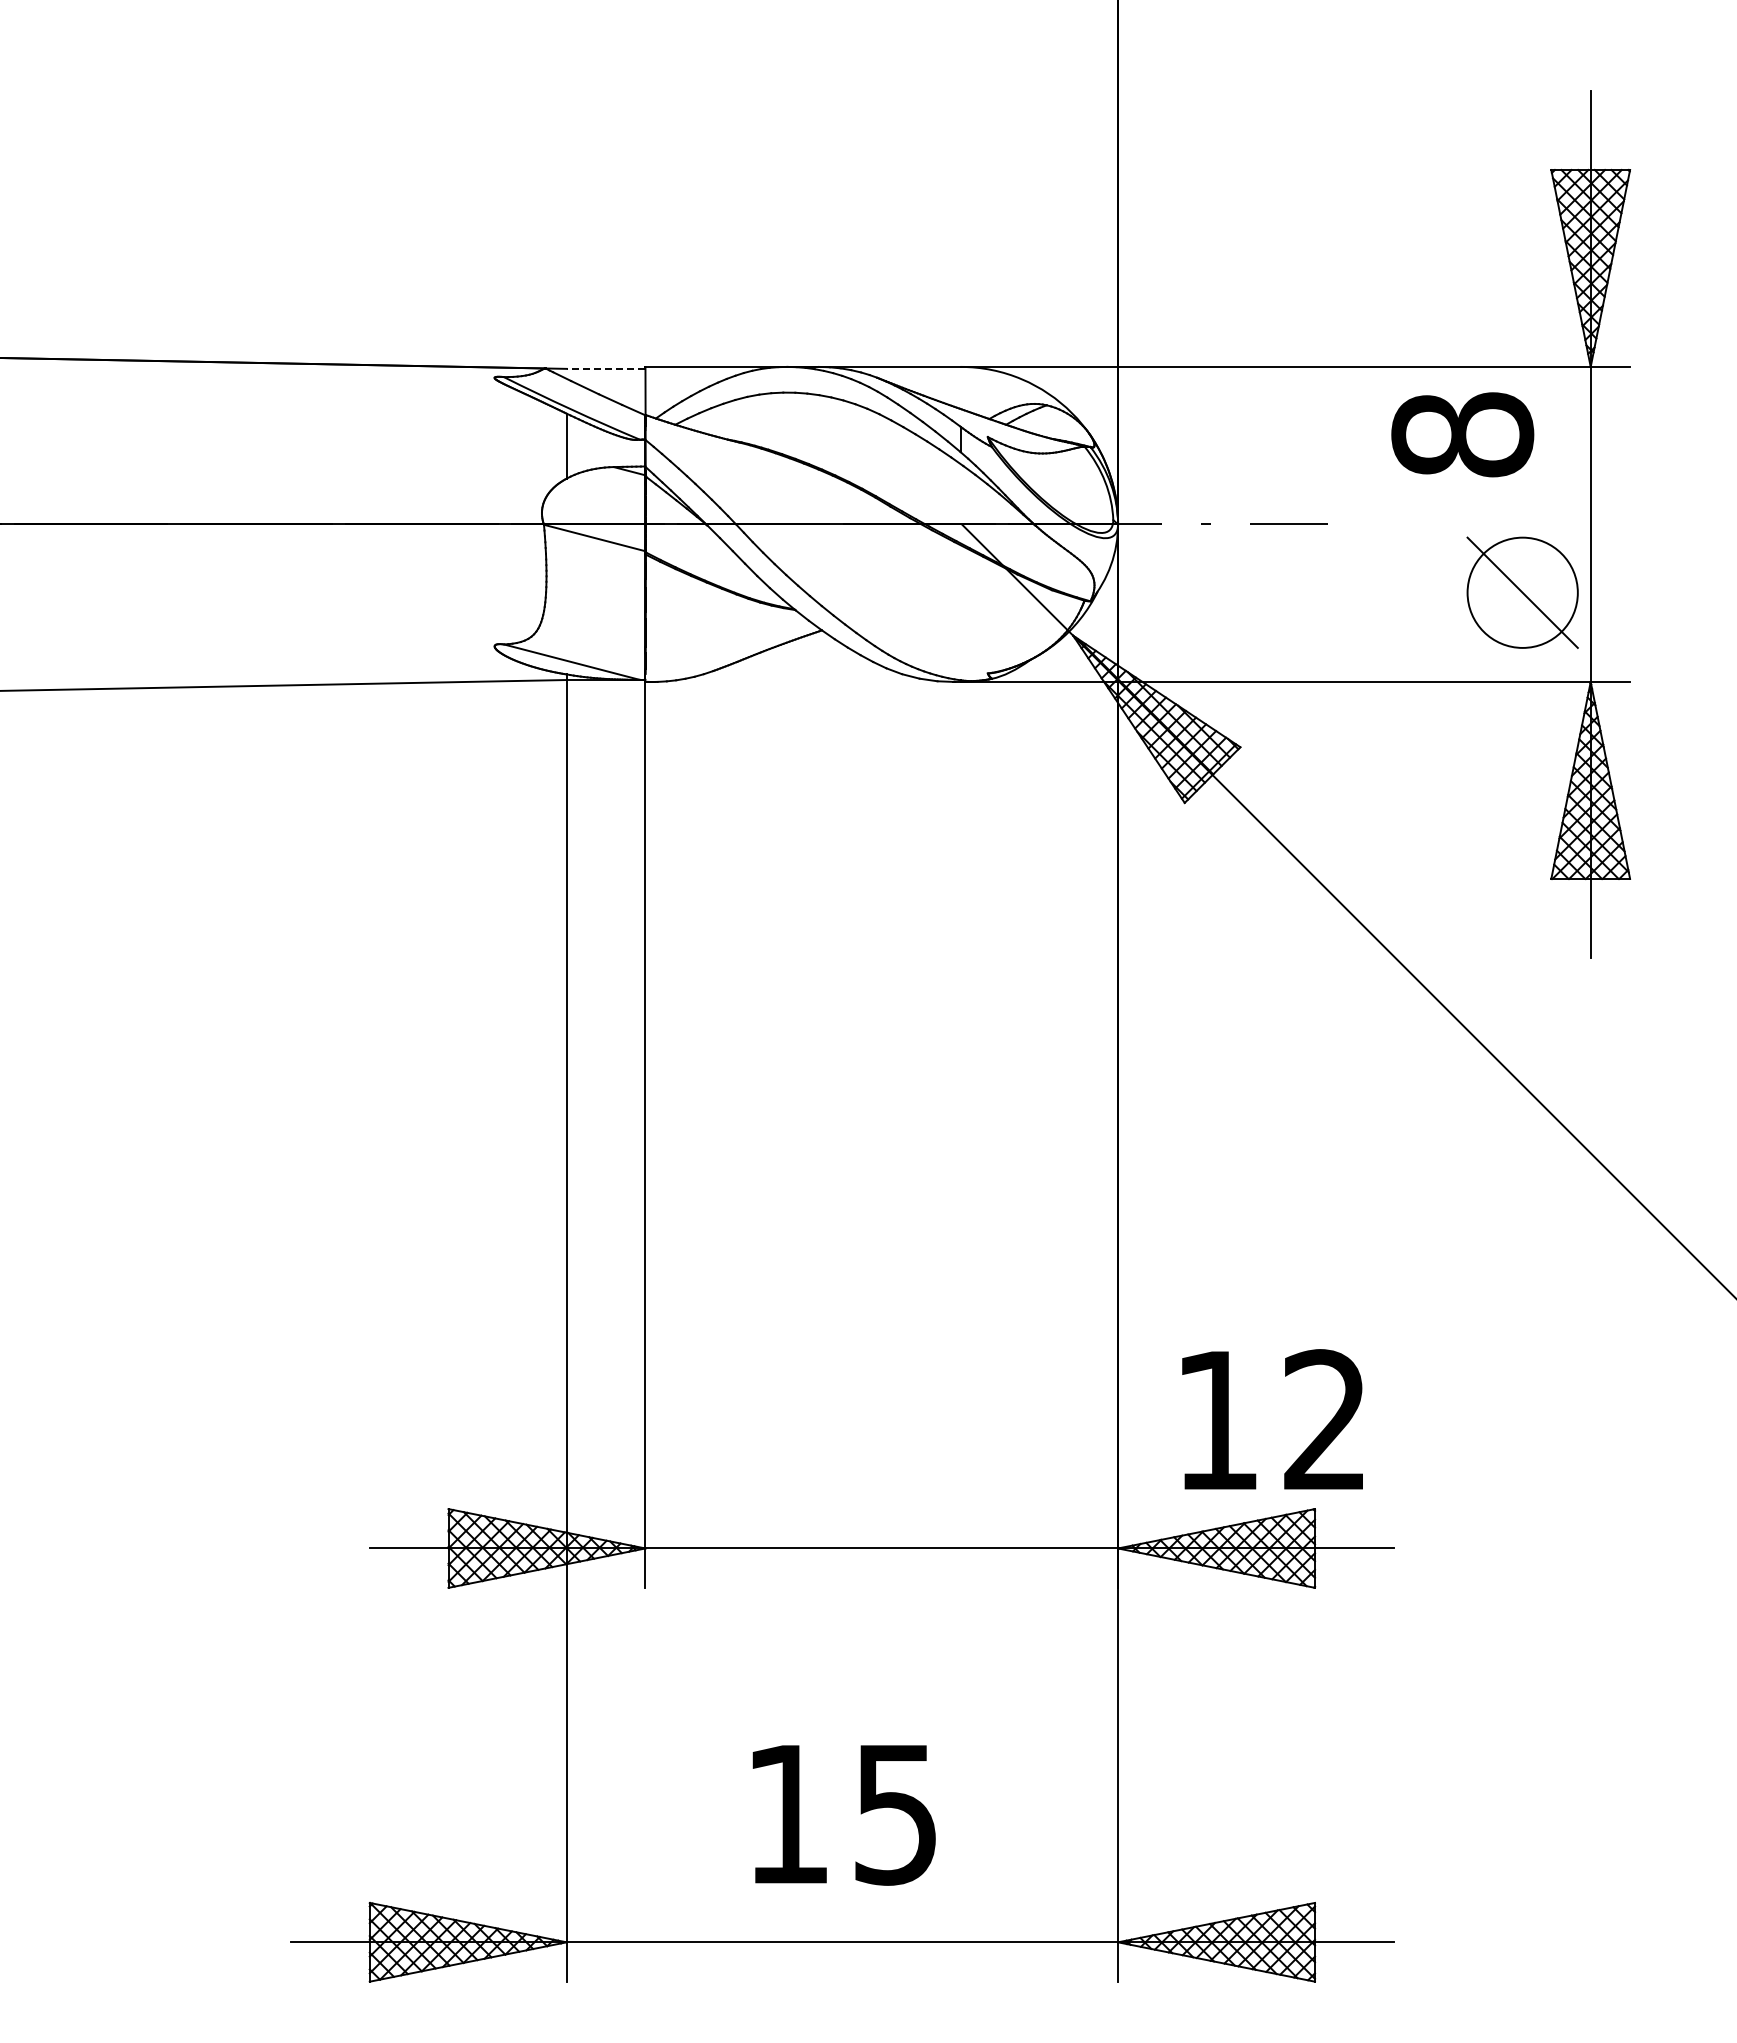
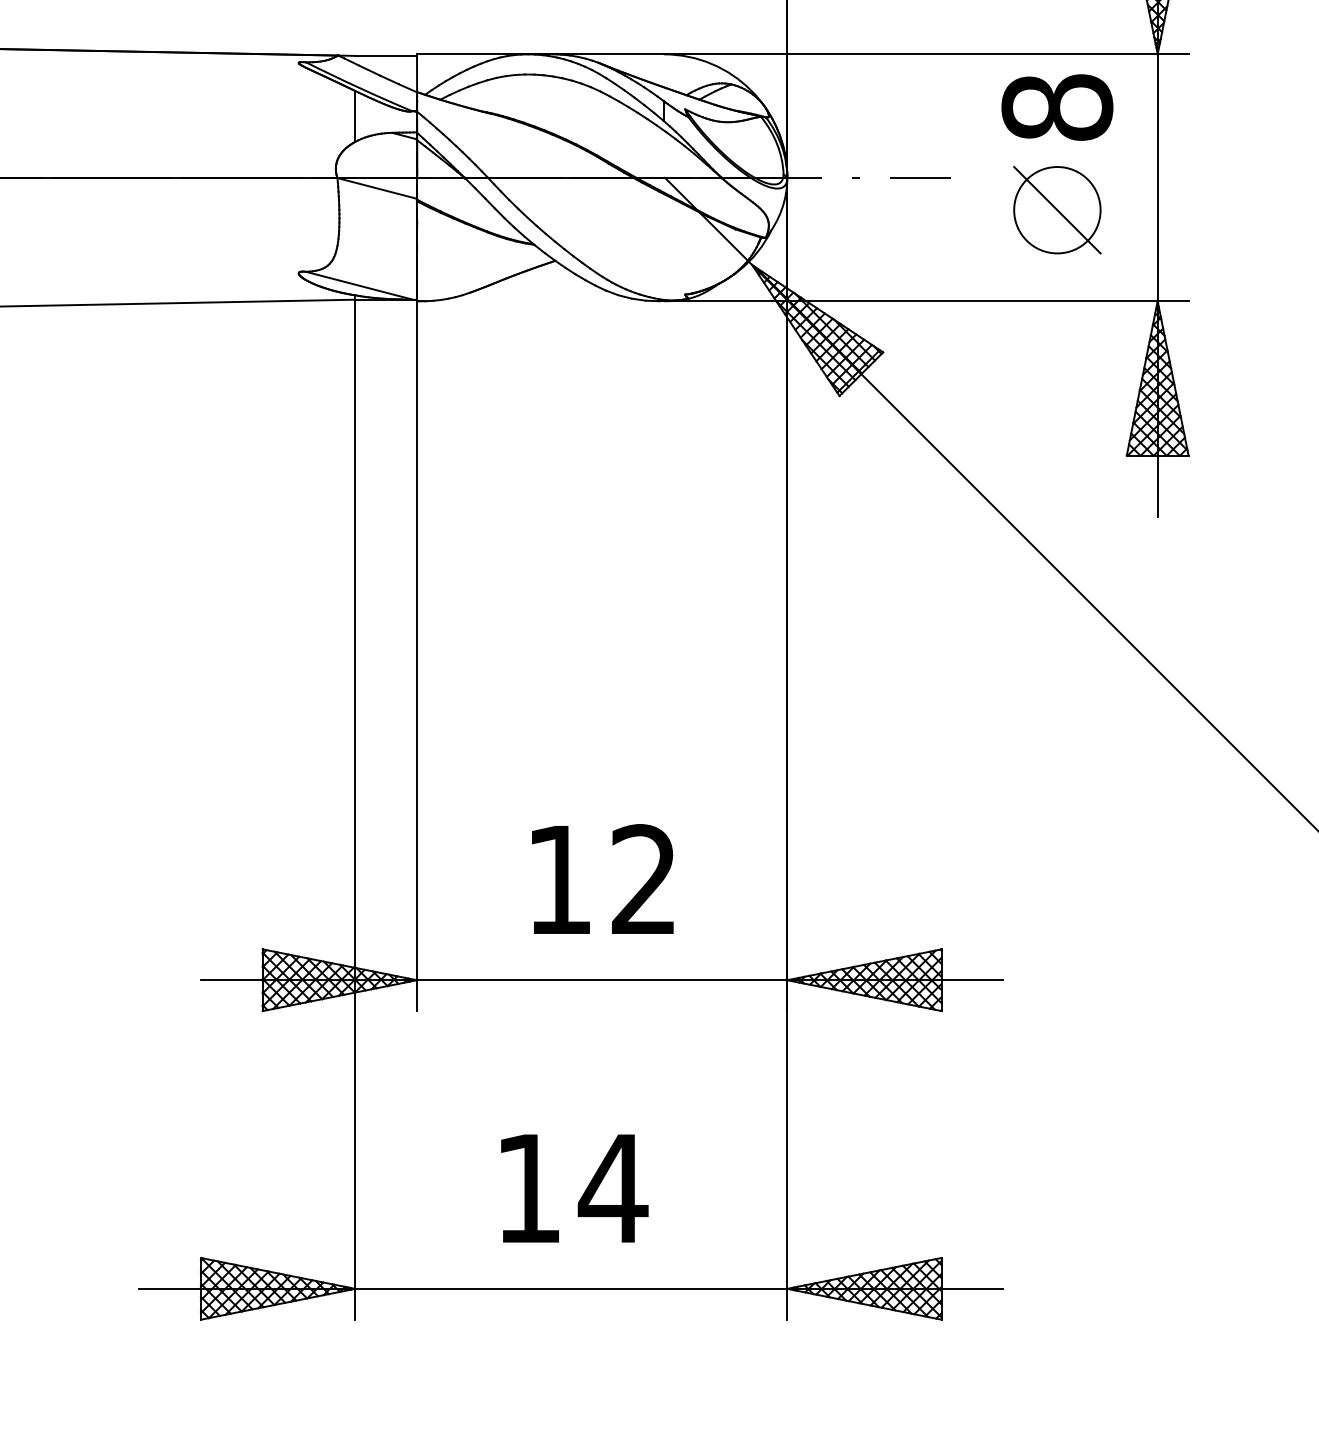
line: (605, 368) -> (385, 55), dashed -> solid
part: (1522, 592) -> (1057, 209), moved
text: (1272, 1419) -> (602, 879), moved
text: (895, 1815) -> (612, 1189), 15 -> 14

